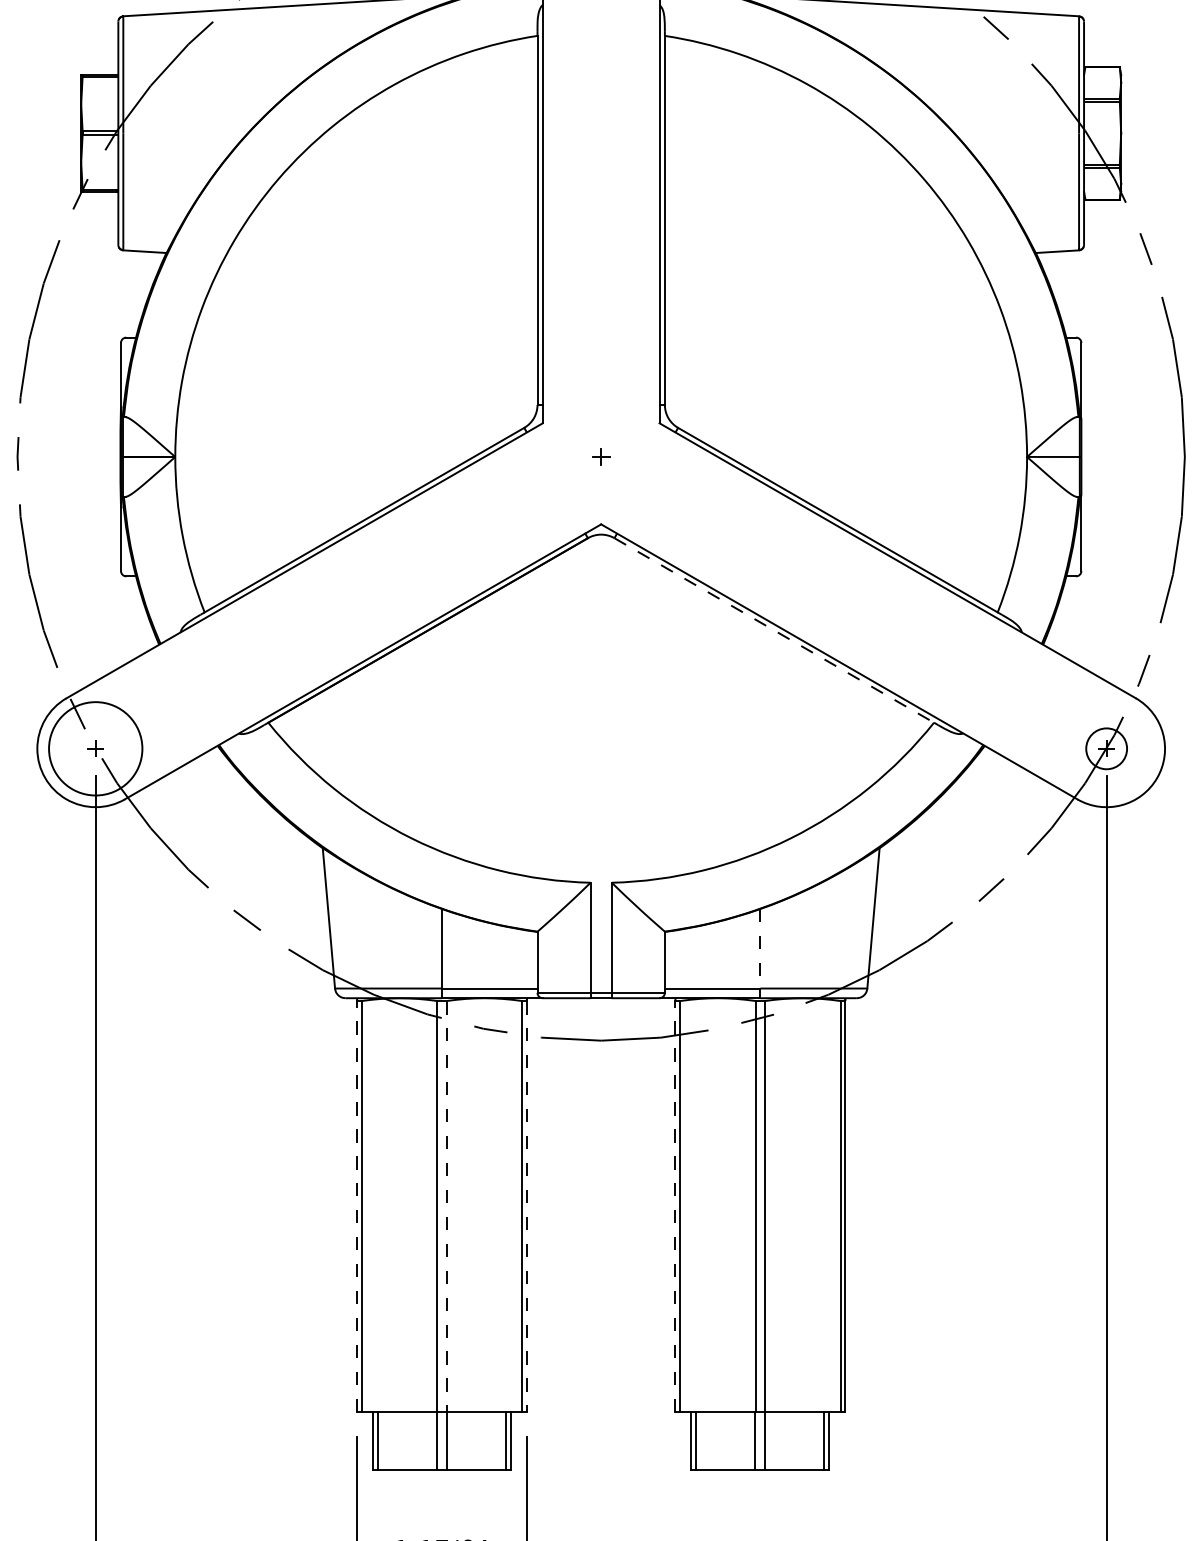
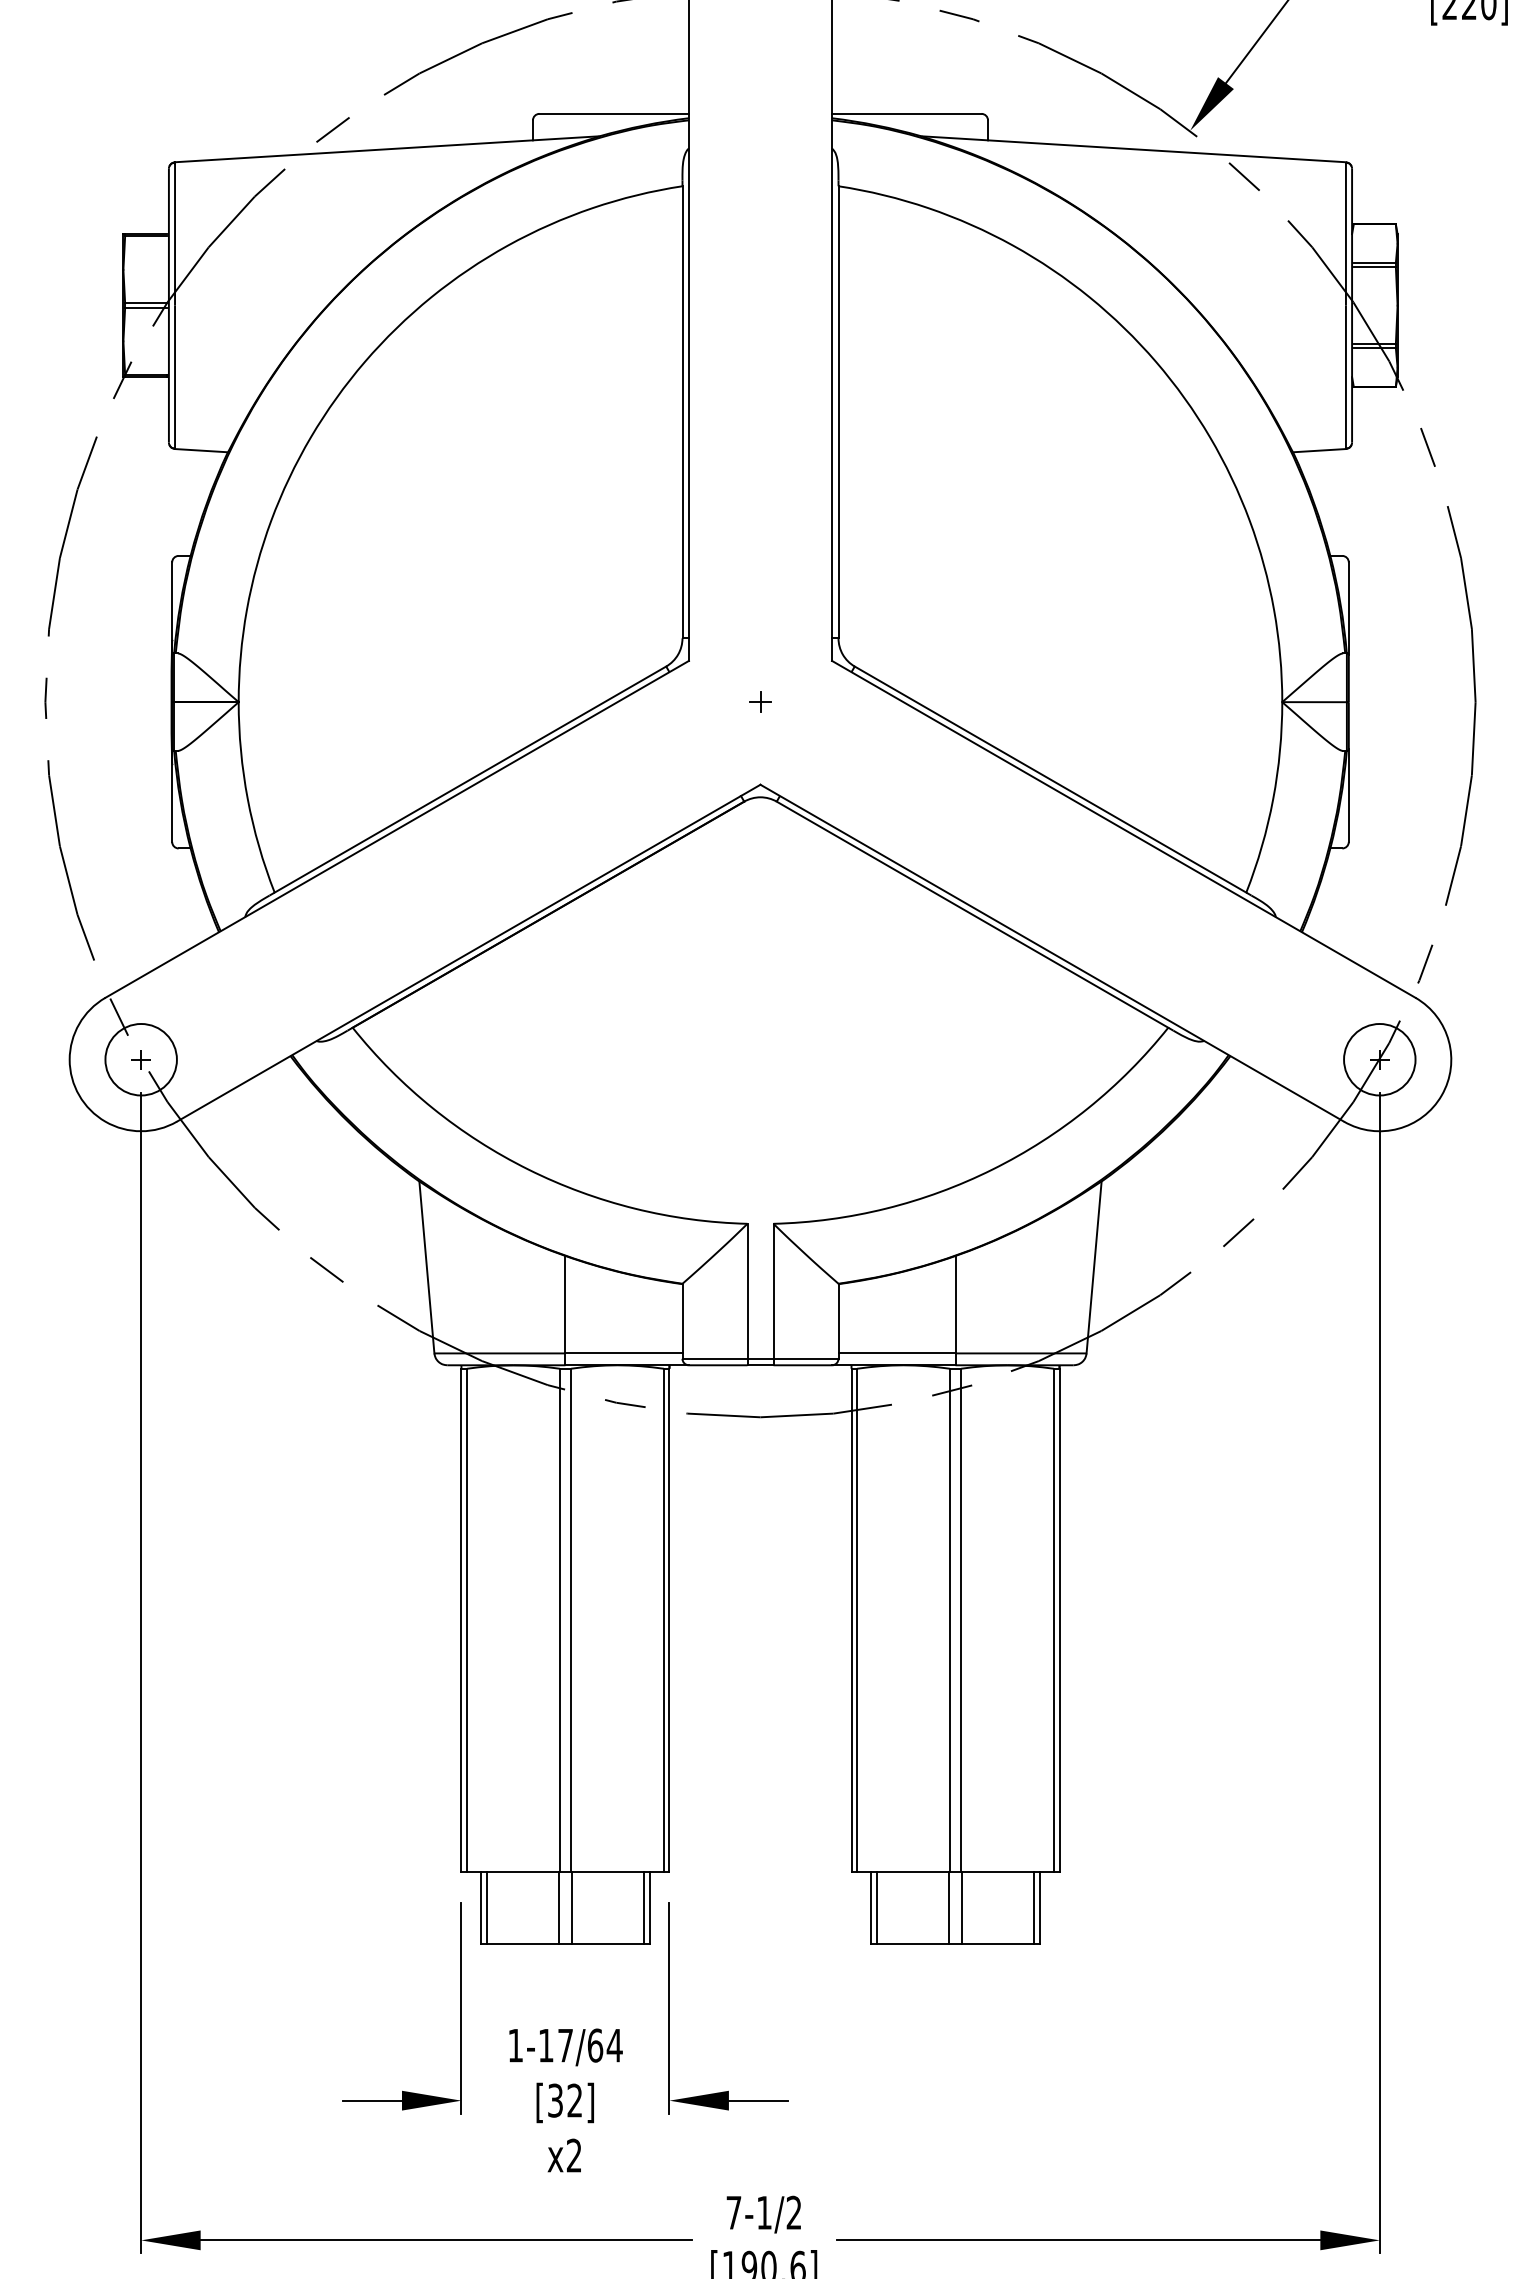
line: (774, 630) -> (972, 914), dashed -> solid
circle: (95, 748) -> (140, 1059), size x0.62
circle: (1106, 748) -> (1379, 1059), size x1.43
line: (760, 948) -> (955, 1304), dashed -> solid
line: (357, 1206) -> (461, 1620), dashed -> solid
line: (446, 1206) -> (571, 1620), dashed -> solid
line: (526, 1206) -> (669, 1620), dashed -> solid
line: (675, 1206) -> (851, 1620), dashed -> solid

